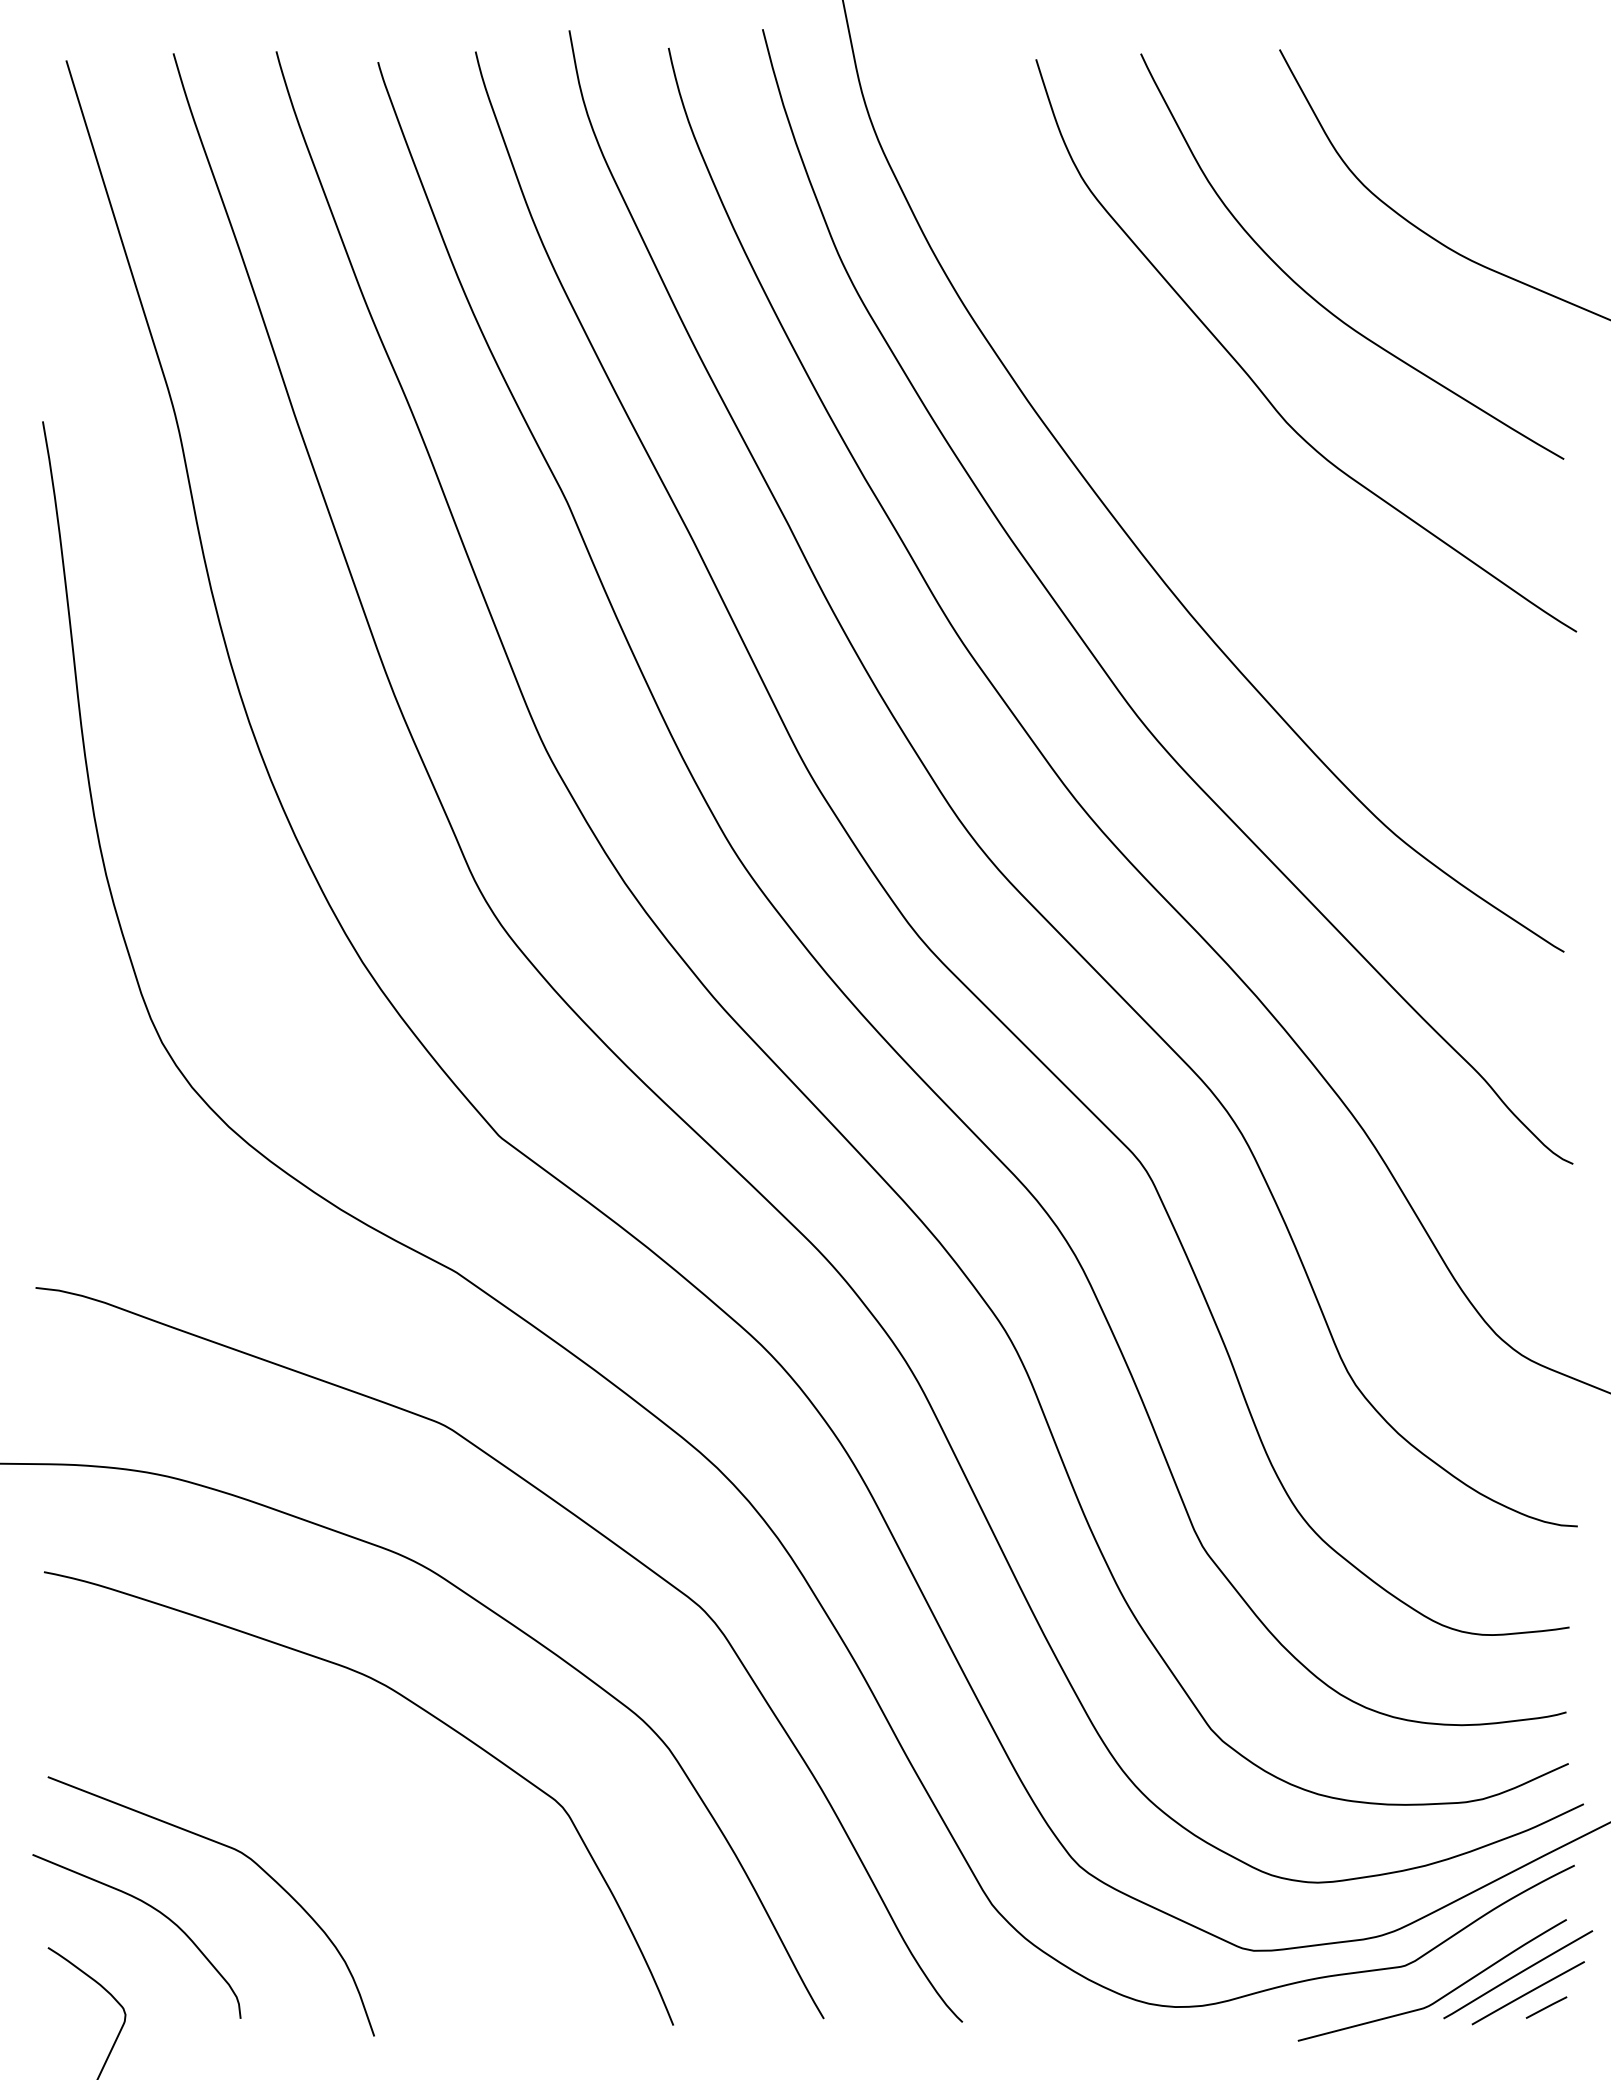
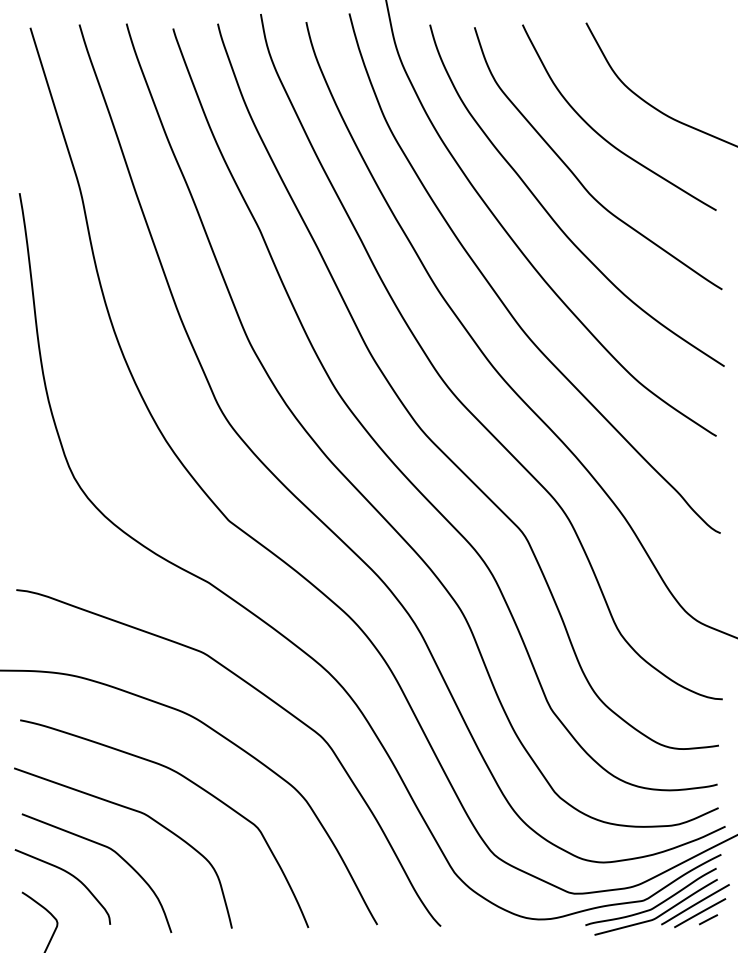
curve: (1201, 468) -> (550, 214), added
curve: (293, 1771) -> (134, 811), added
curve: (1430, 1976) -> (655, 905), added

